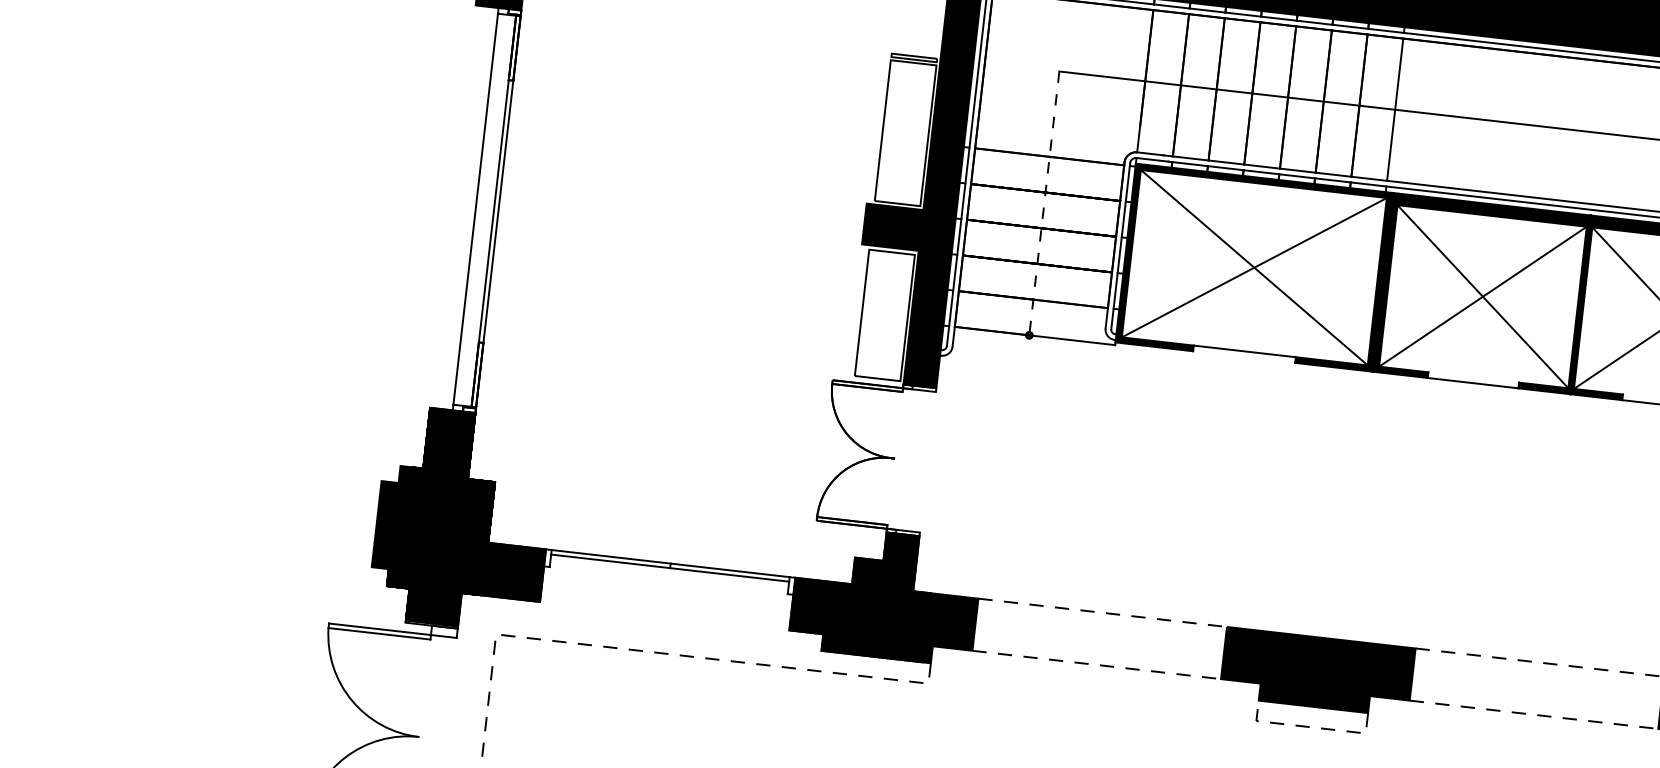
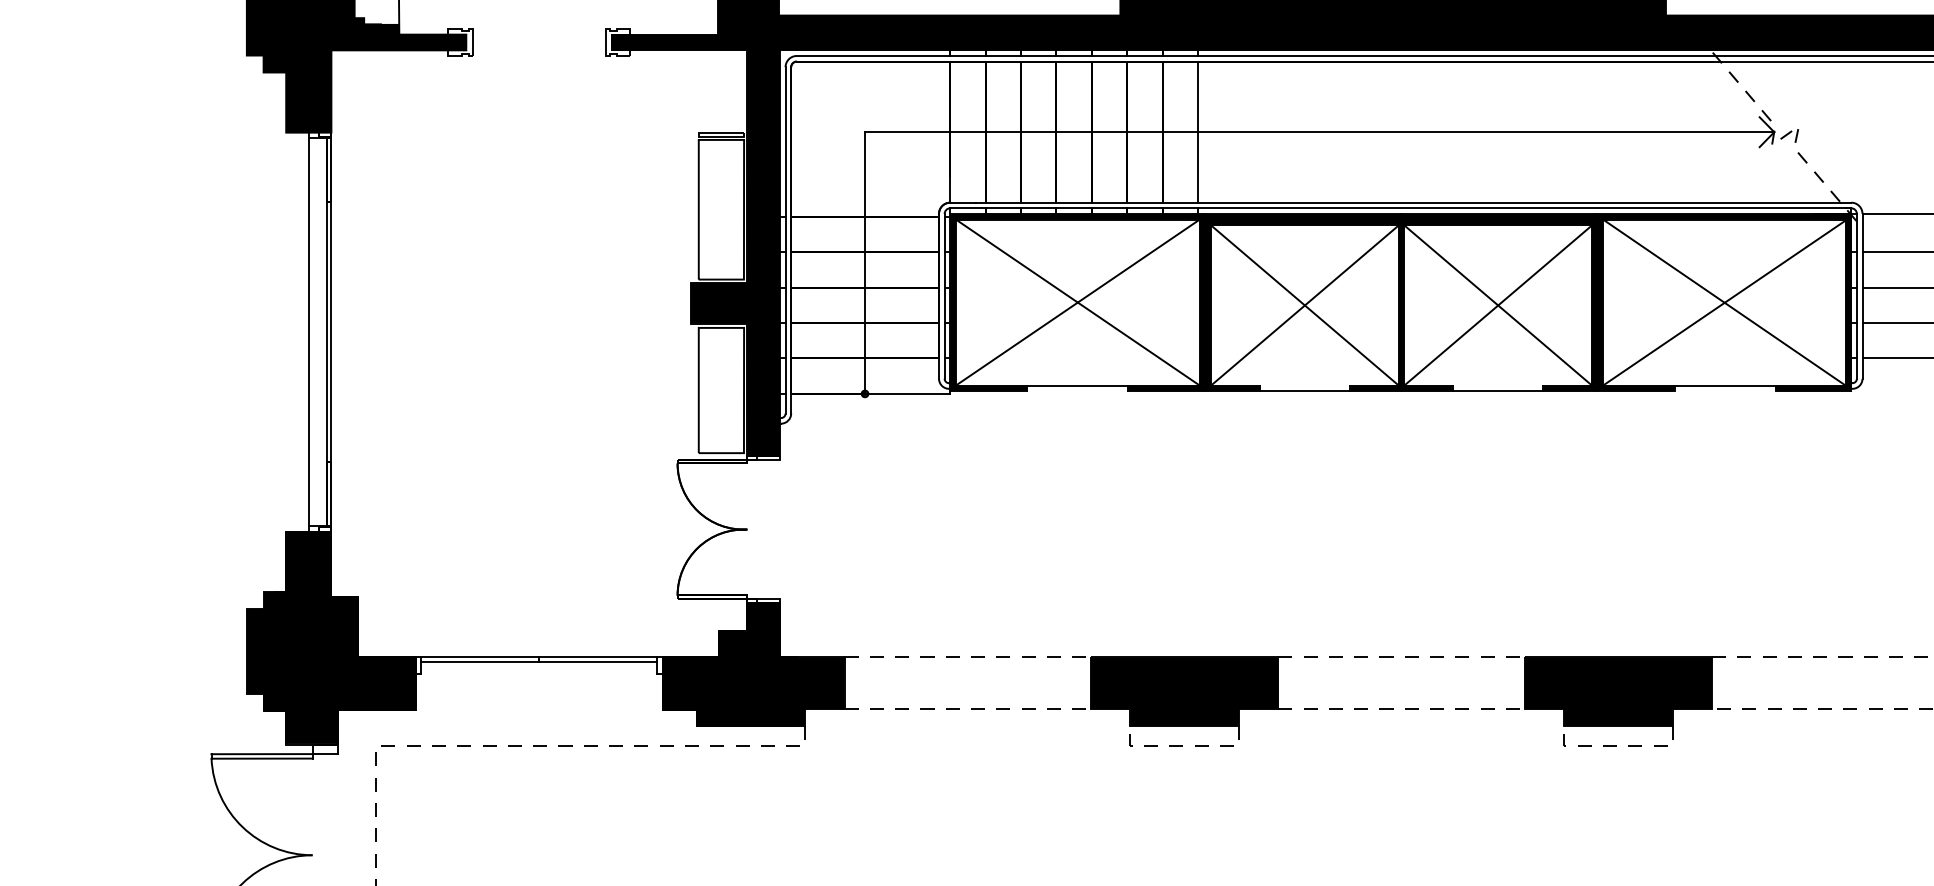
line: (1044, 203) -> (865, 263), dashed -> solid

